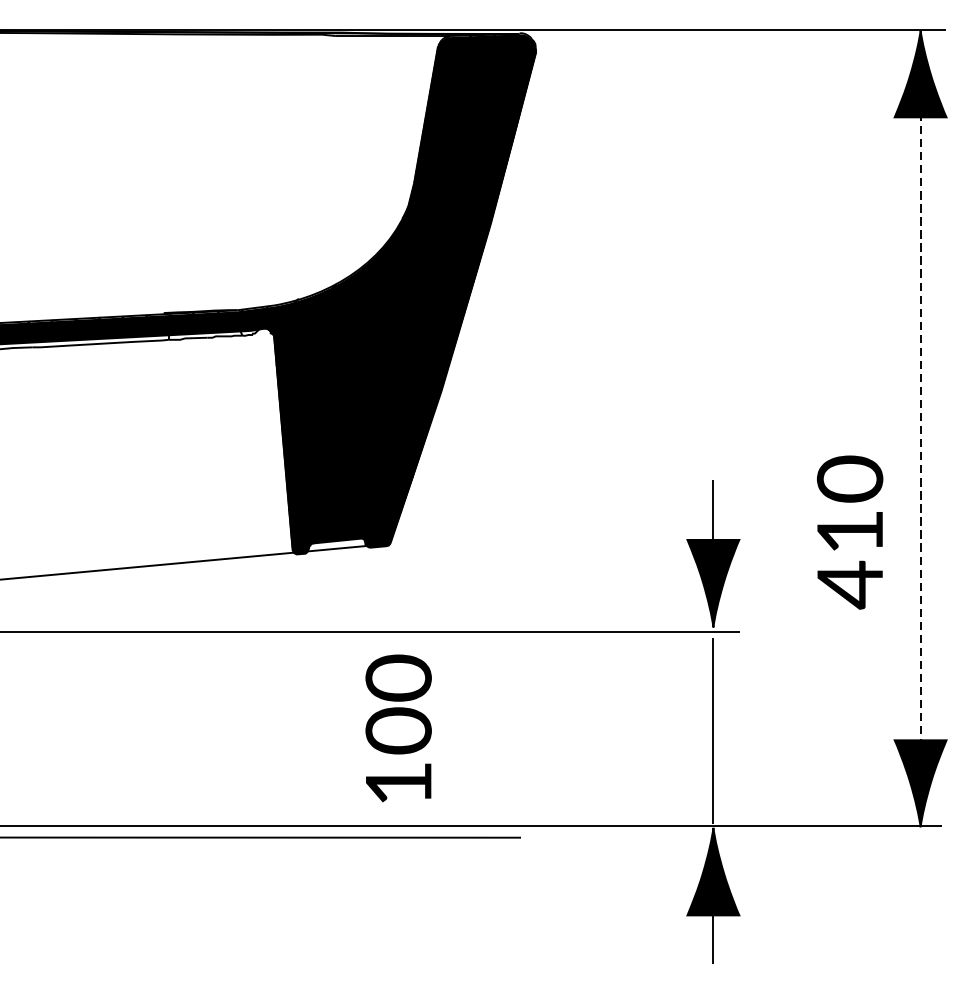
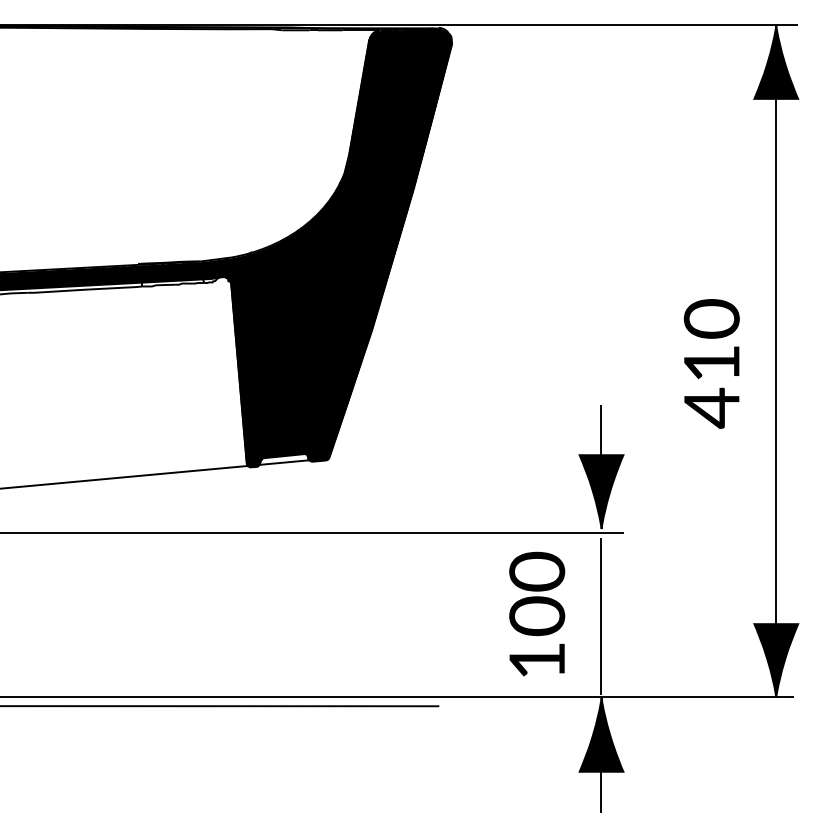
line: (920, 434) -> (776, 366), dashed -> solid
part: (849, 531) -> (711, 363), moved
part: (399, 727) -> (537, 613), moved

